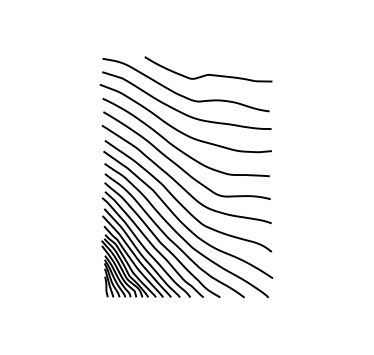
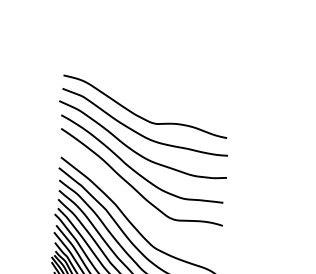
curve: (208, 74) -> (168, 97), removed
curve: (178, 182) -> (131, 203), removed

